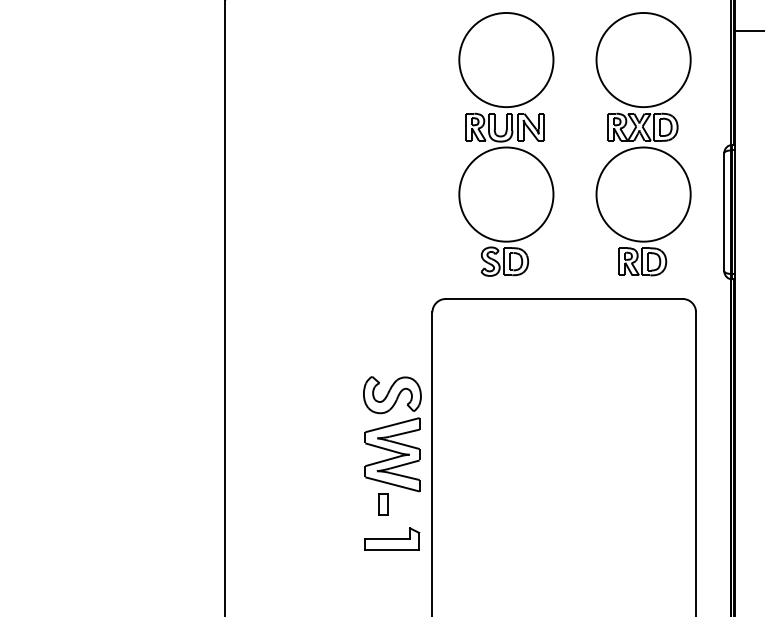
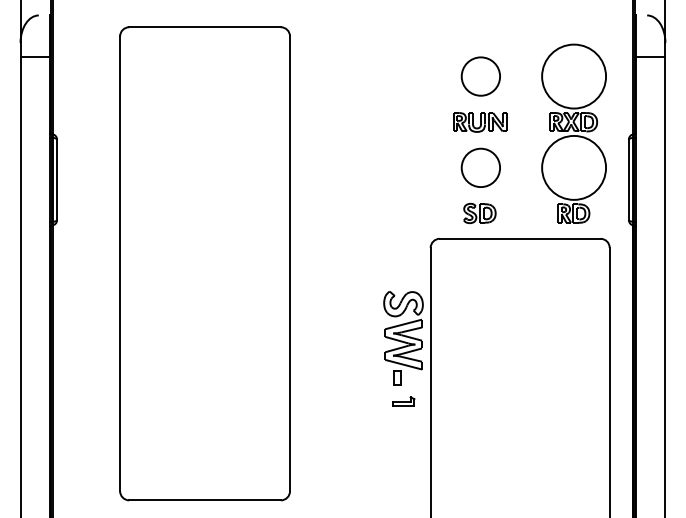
circle: (505, 59) -> (480, 76), size x0.6
circle: (505, 193) -> (480, 167), size x0.6
part: (392, 538) -> (403, 401), size x0.6

